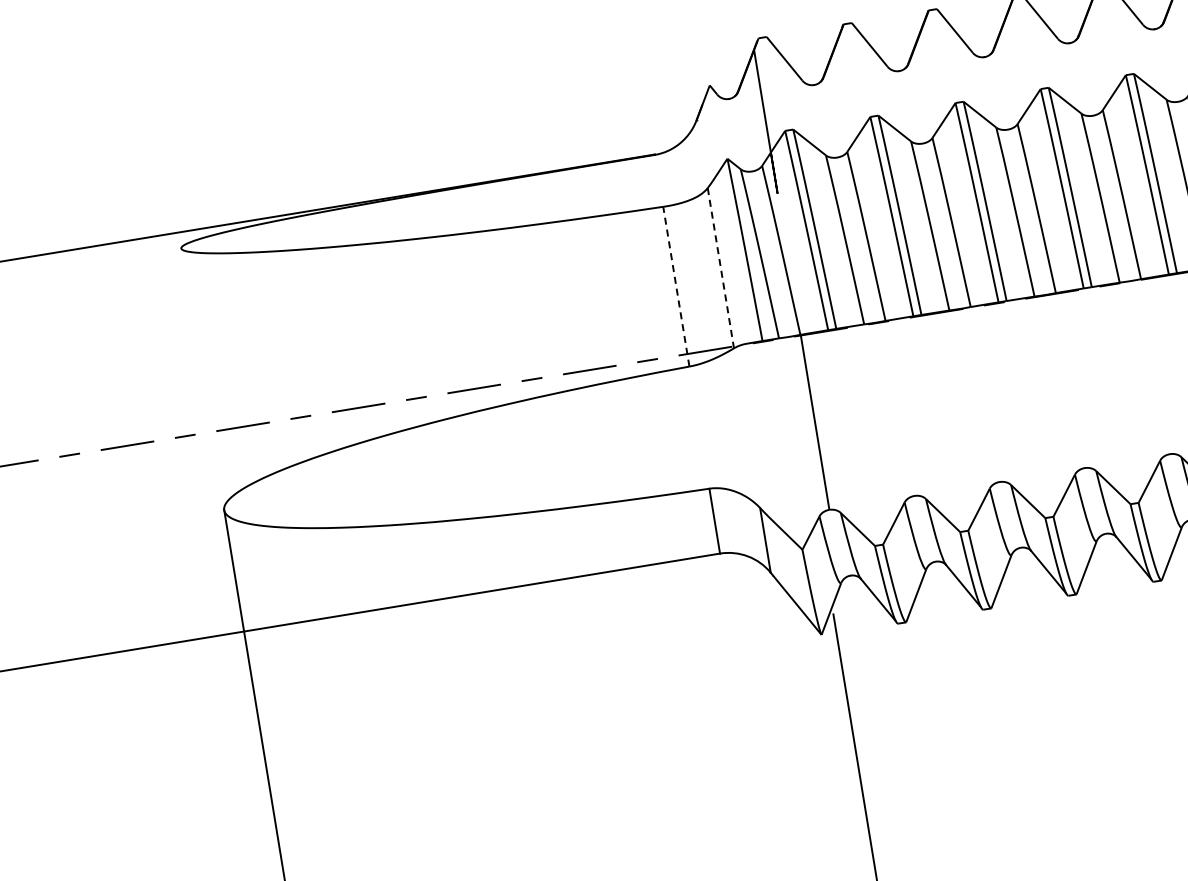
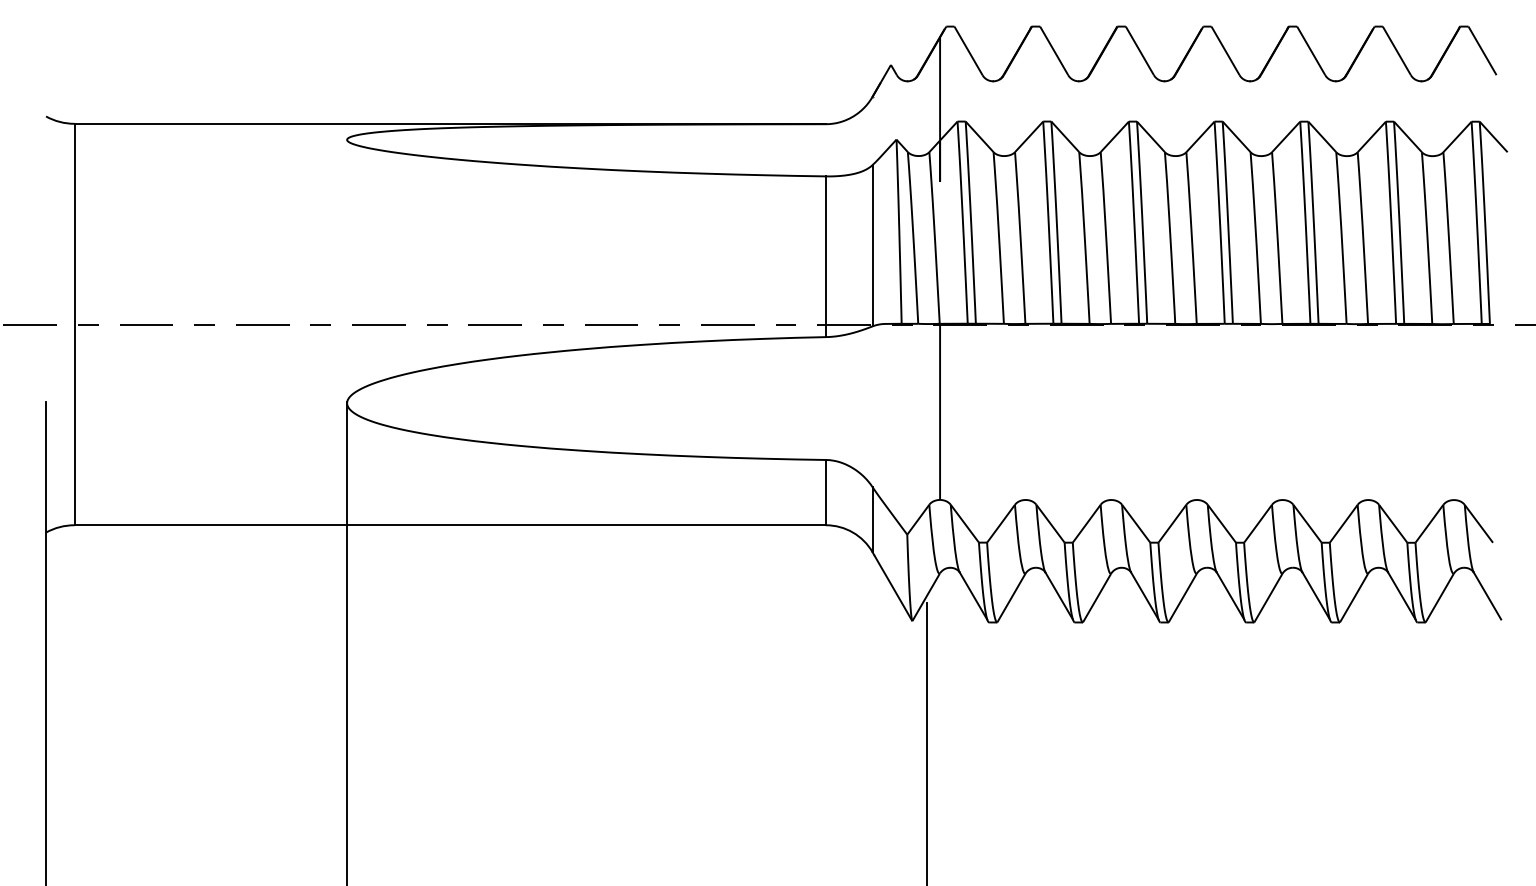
line: (720, 267) -> (872, 245), dashed -> solid
line: (675, 286) -> (825, 256), dashed -> solid

